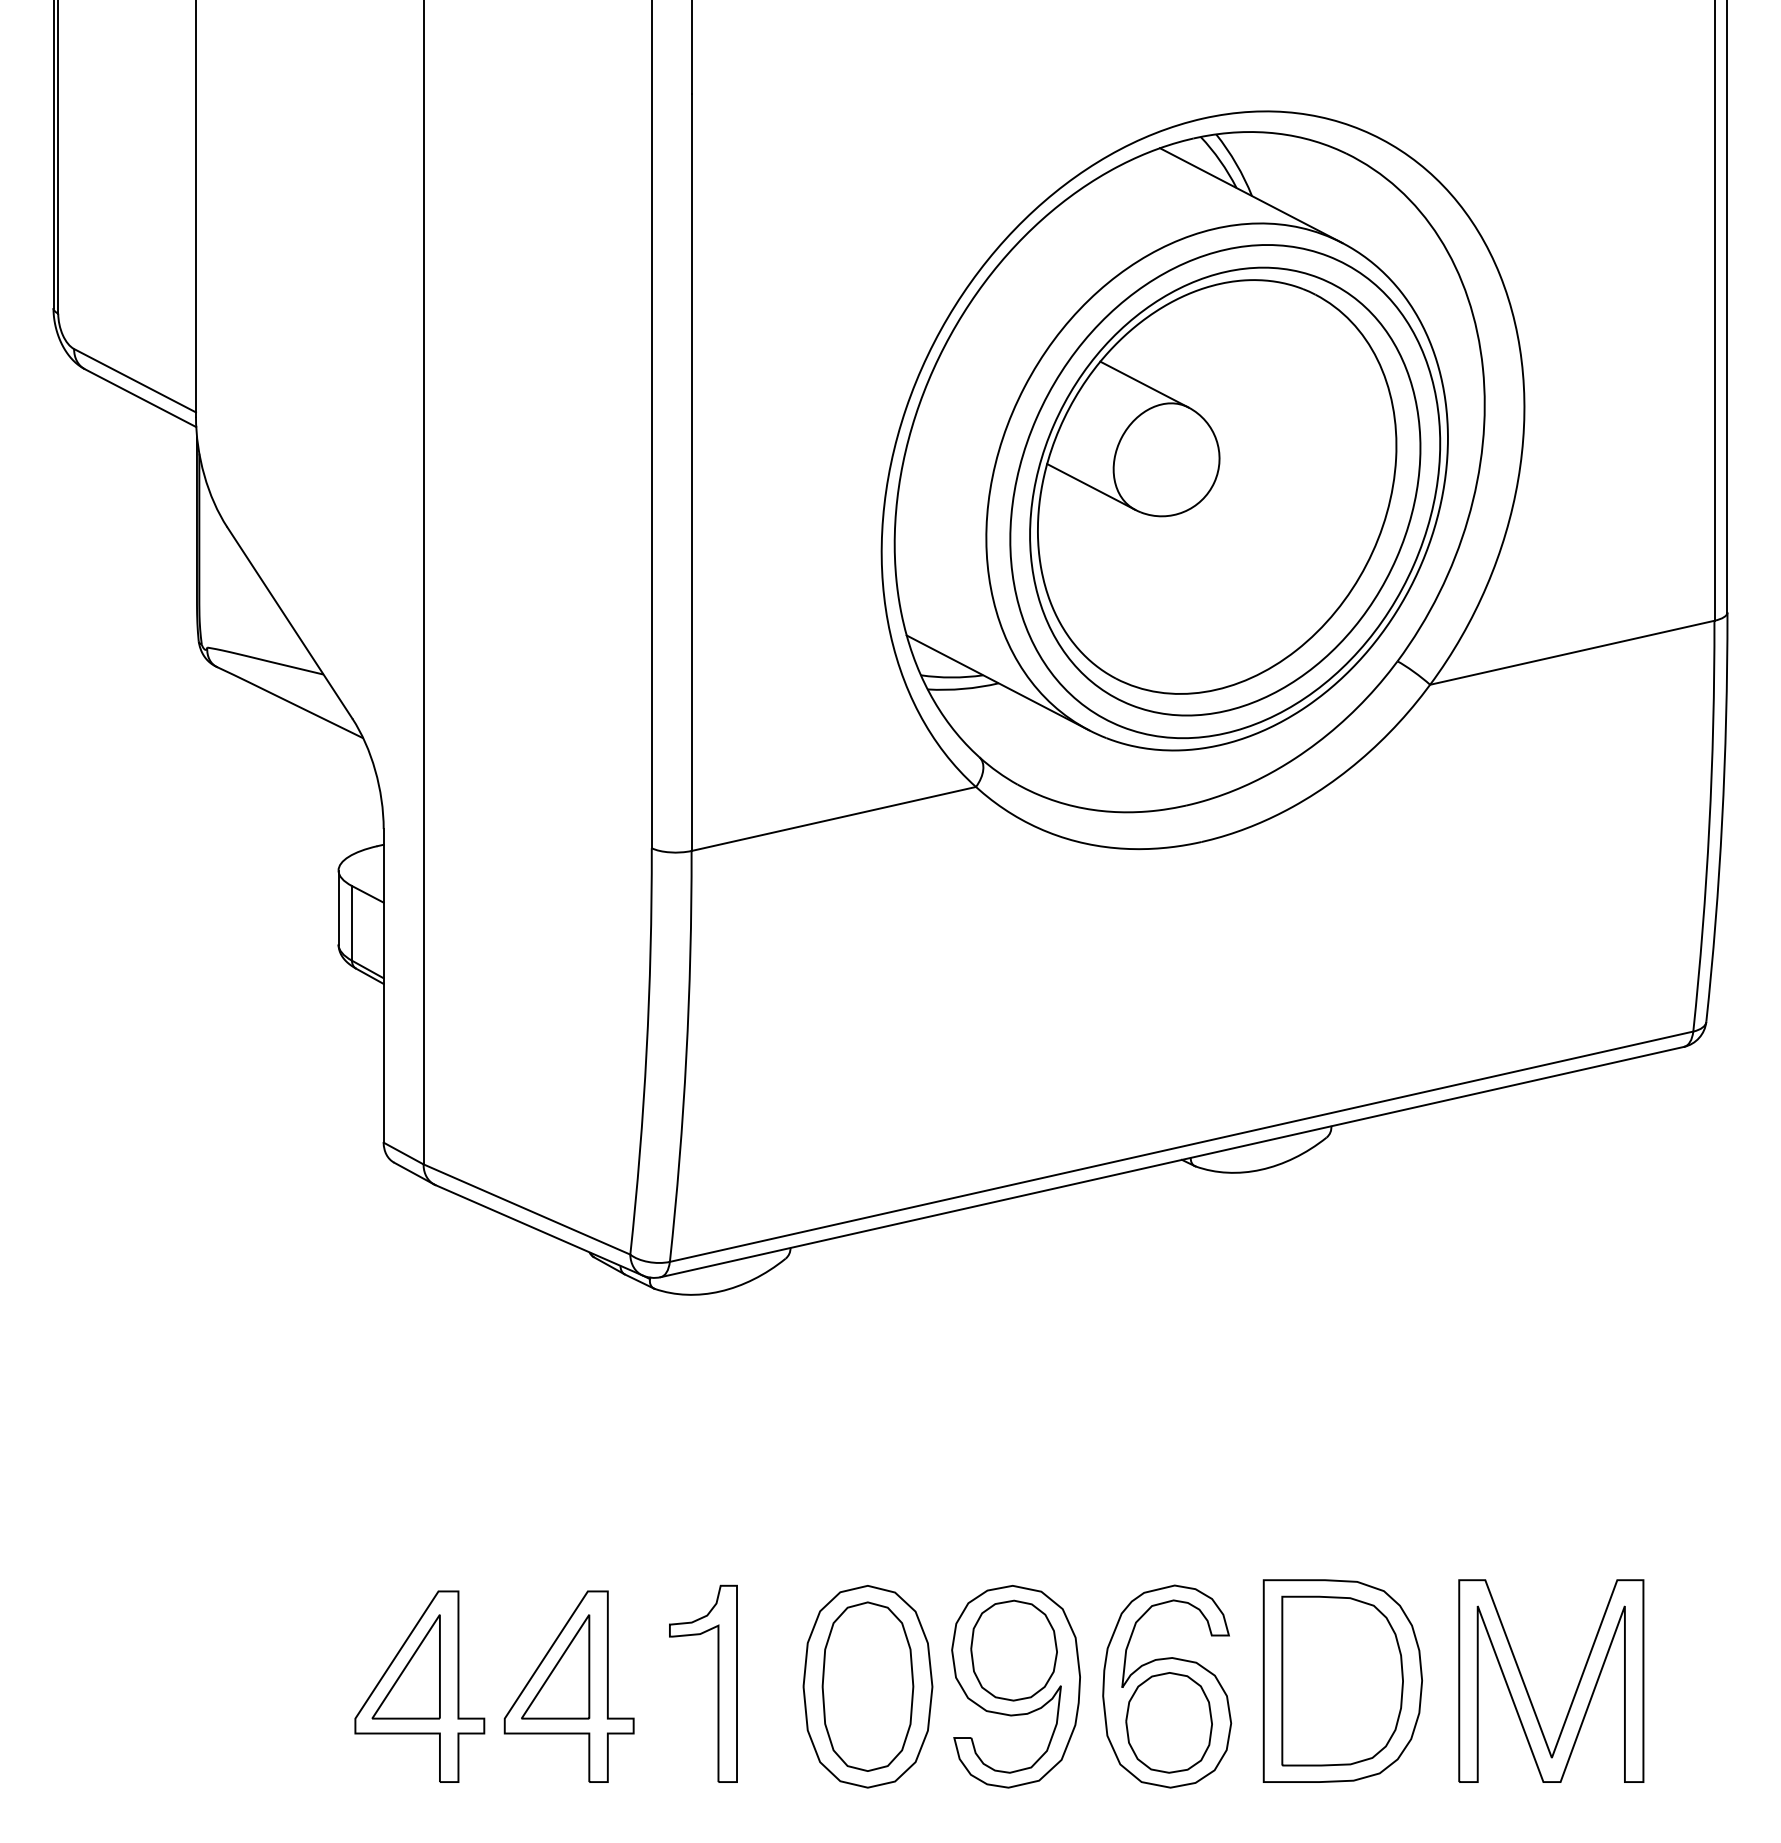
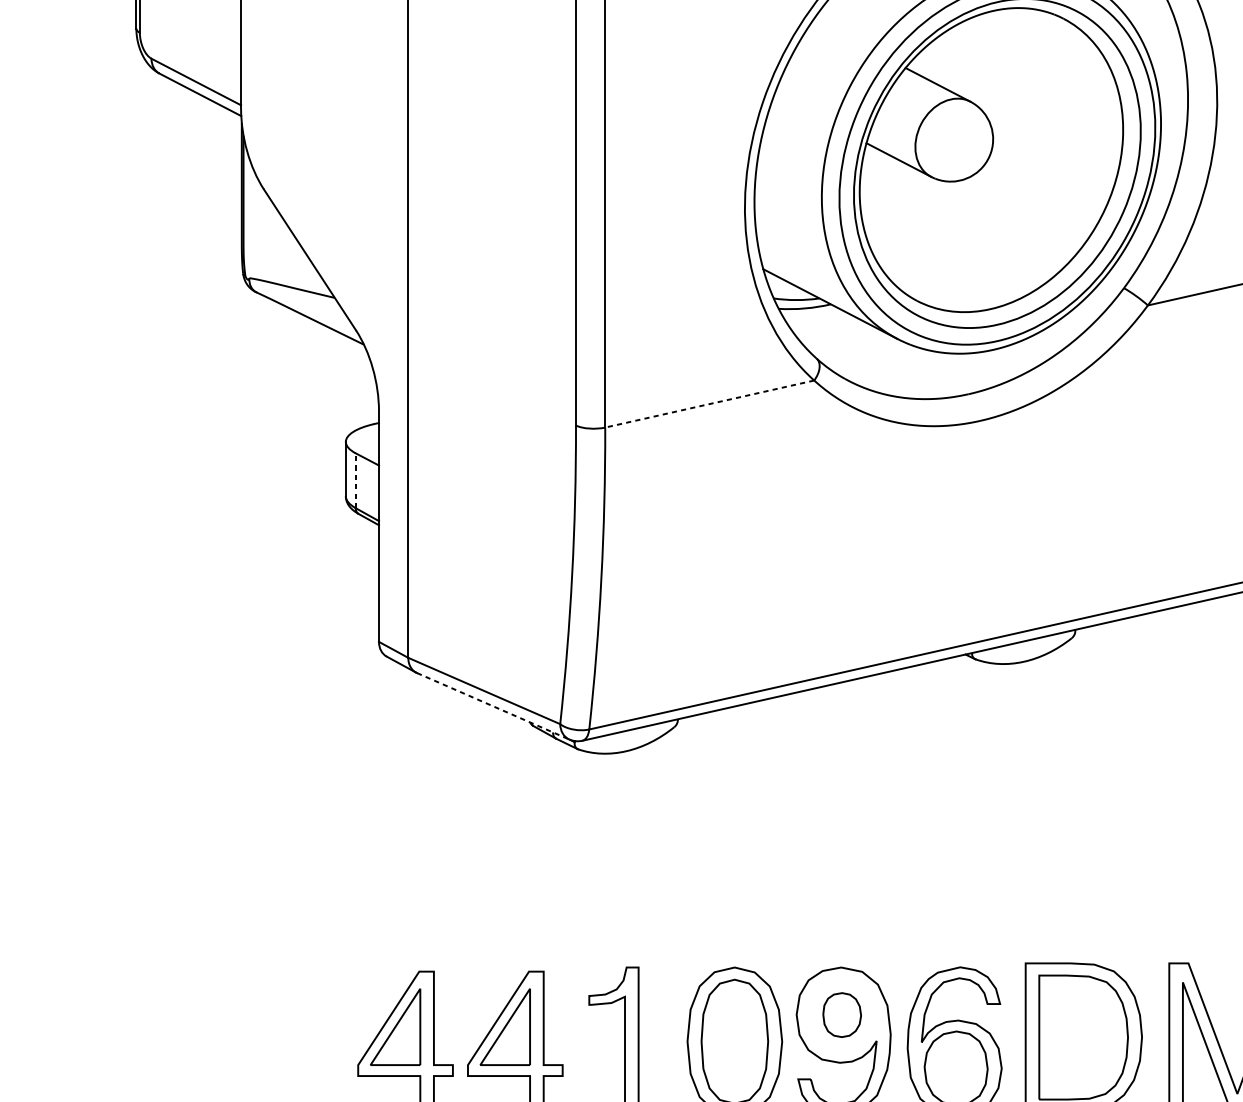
line: (833, 818) -> (709, 403), solid -> dashed
line: (351, 922) -> (355, 480), solid -> dashed
line: (539, 1230) -> (493, 706), solid -> dashed
part: (1013, 1650) -> (841, 1015), size x0.6

